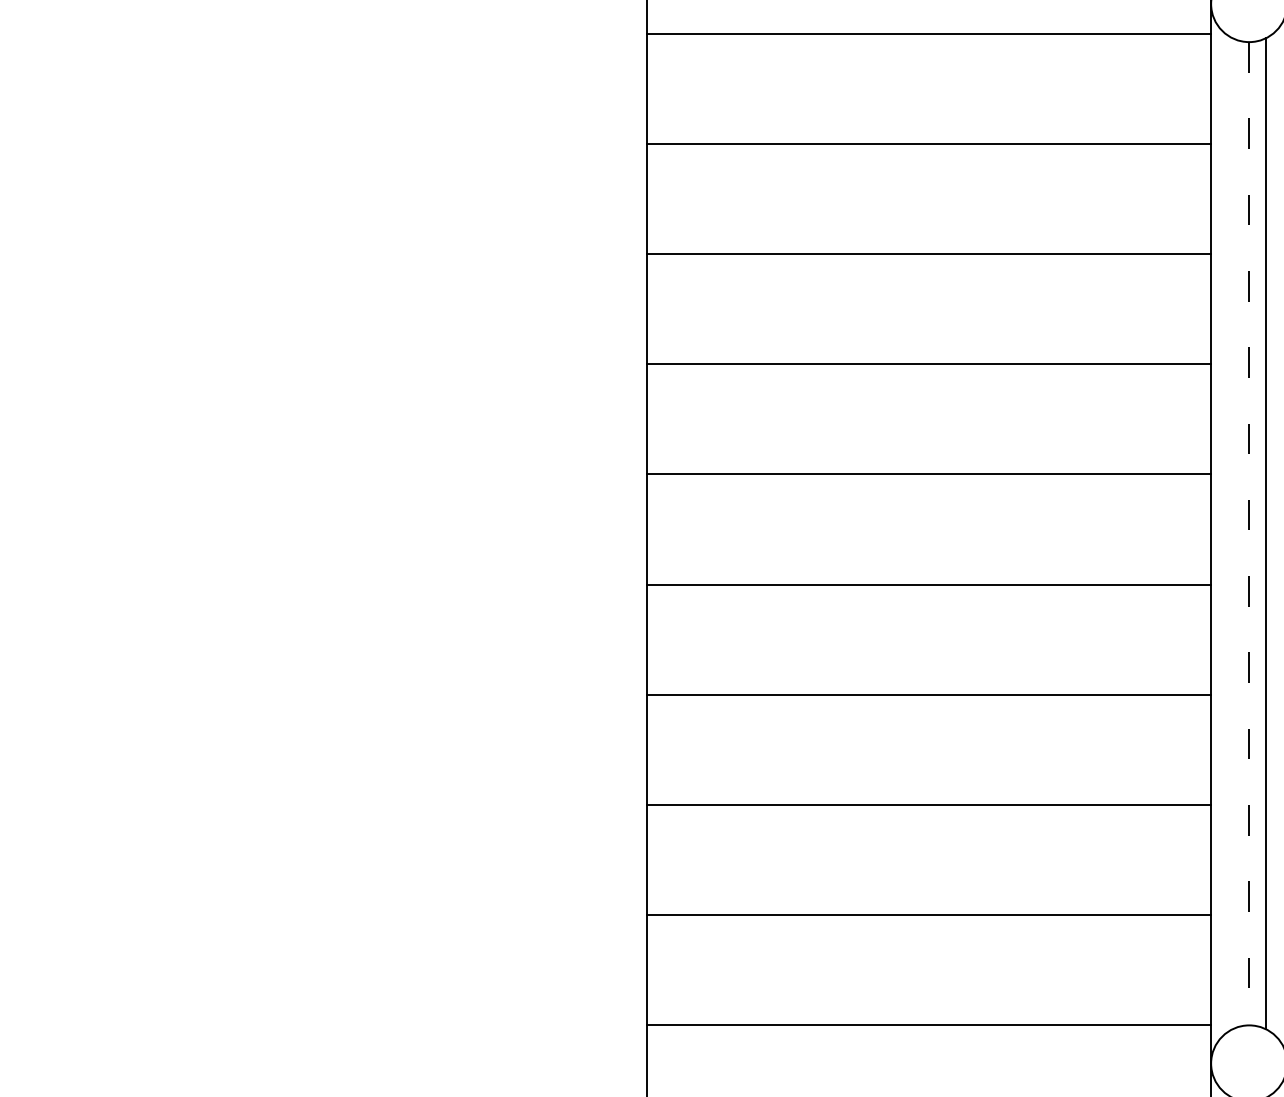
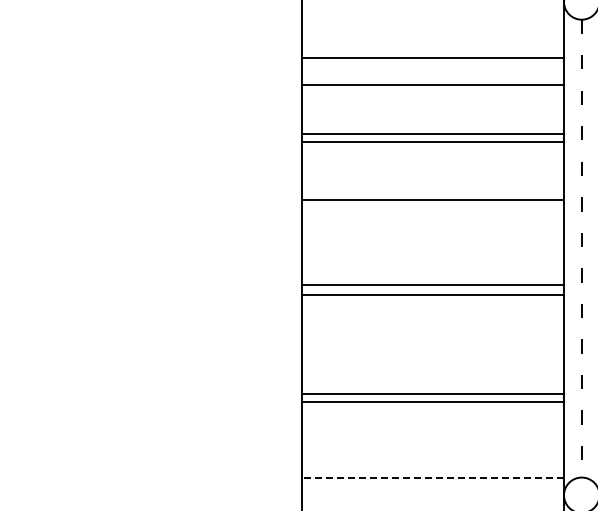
line: (928, 33) -> (432, 57), moved
line: (928, 144) -> (432, 85), moved
line: (928, 254) -> (432, 134), moved
line: (928, 363) -> (432, 141), moved
line: (928, 475) -> (432, 200), moved
line: (1265, 533) -> (589, 248), removed
line: (928, 585) -> (432, 295), moved
line: (928, 694) -> (432, 284), moved
line: (928, 804) -> (432, 393), moved
line: (928, 915) -> (432, 402), moved
line: (928, 1025) -> (432, 477), solid -> dashed

